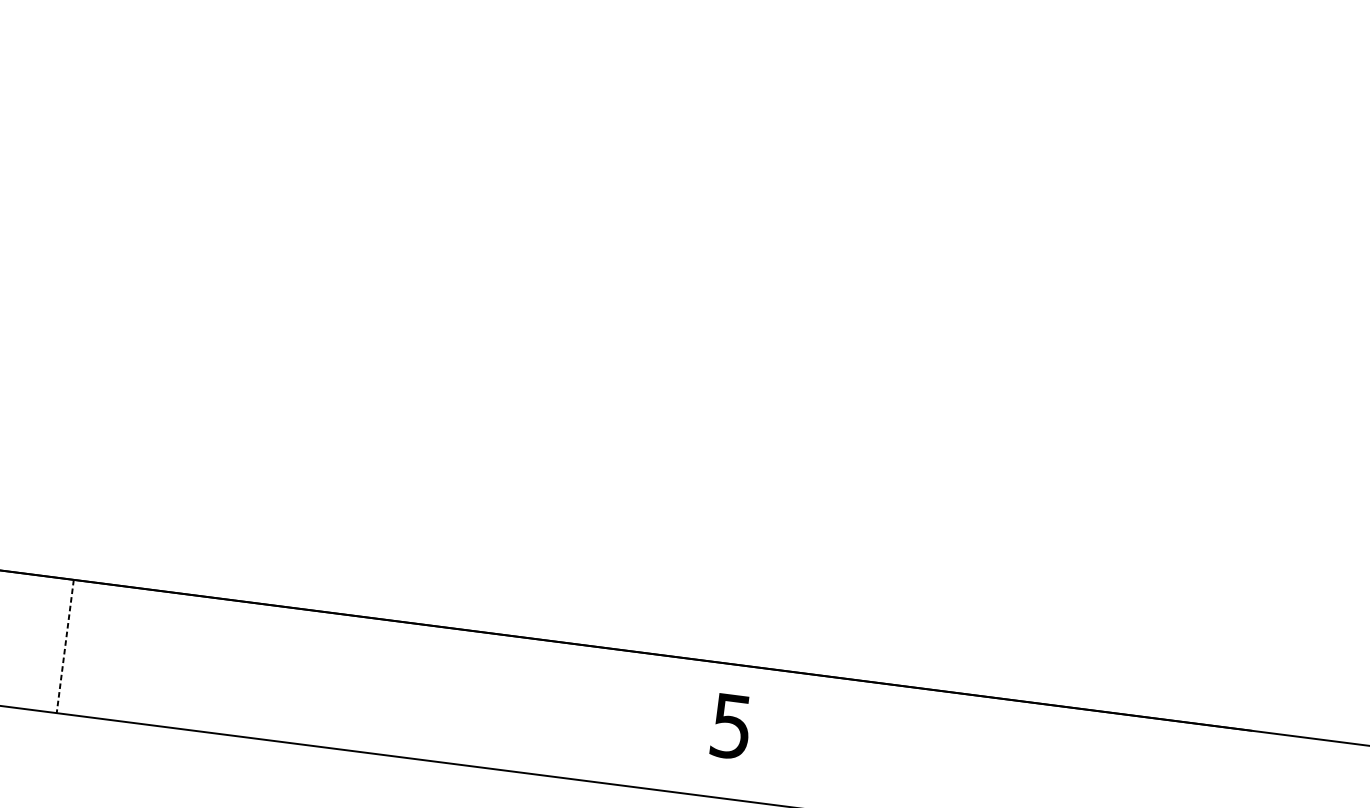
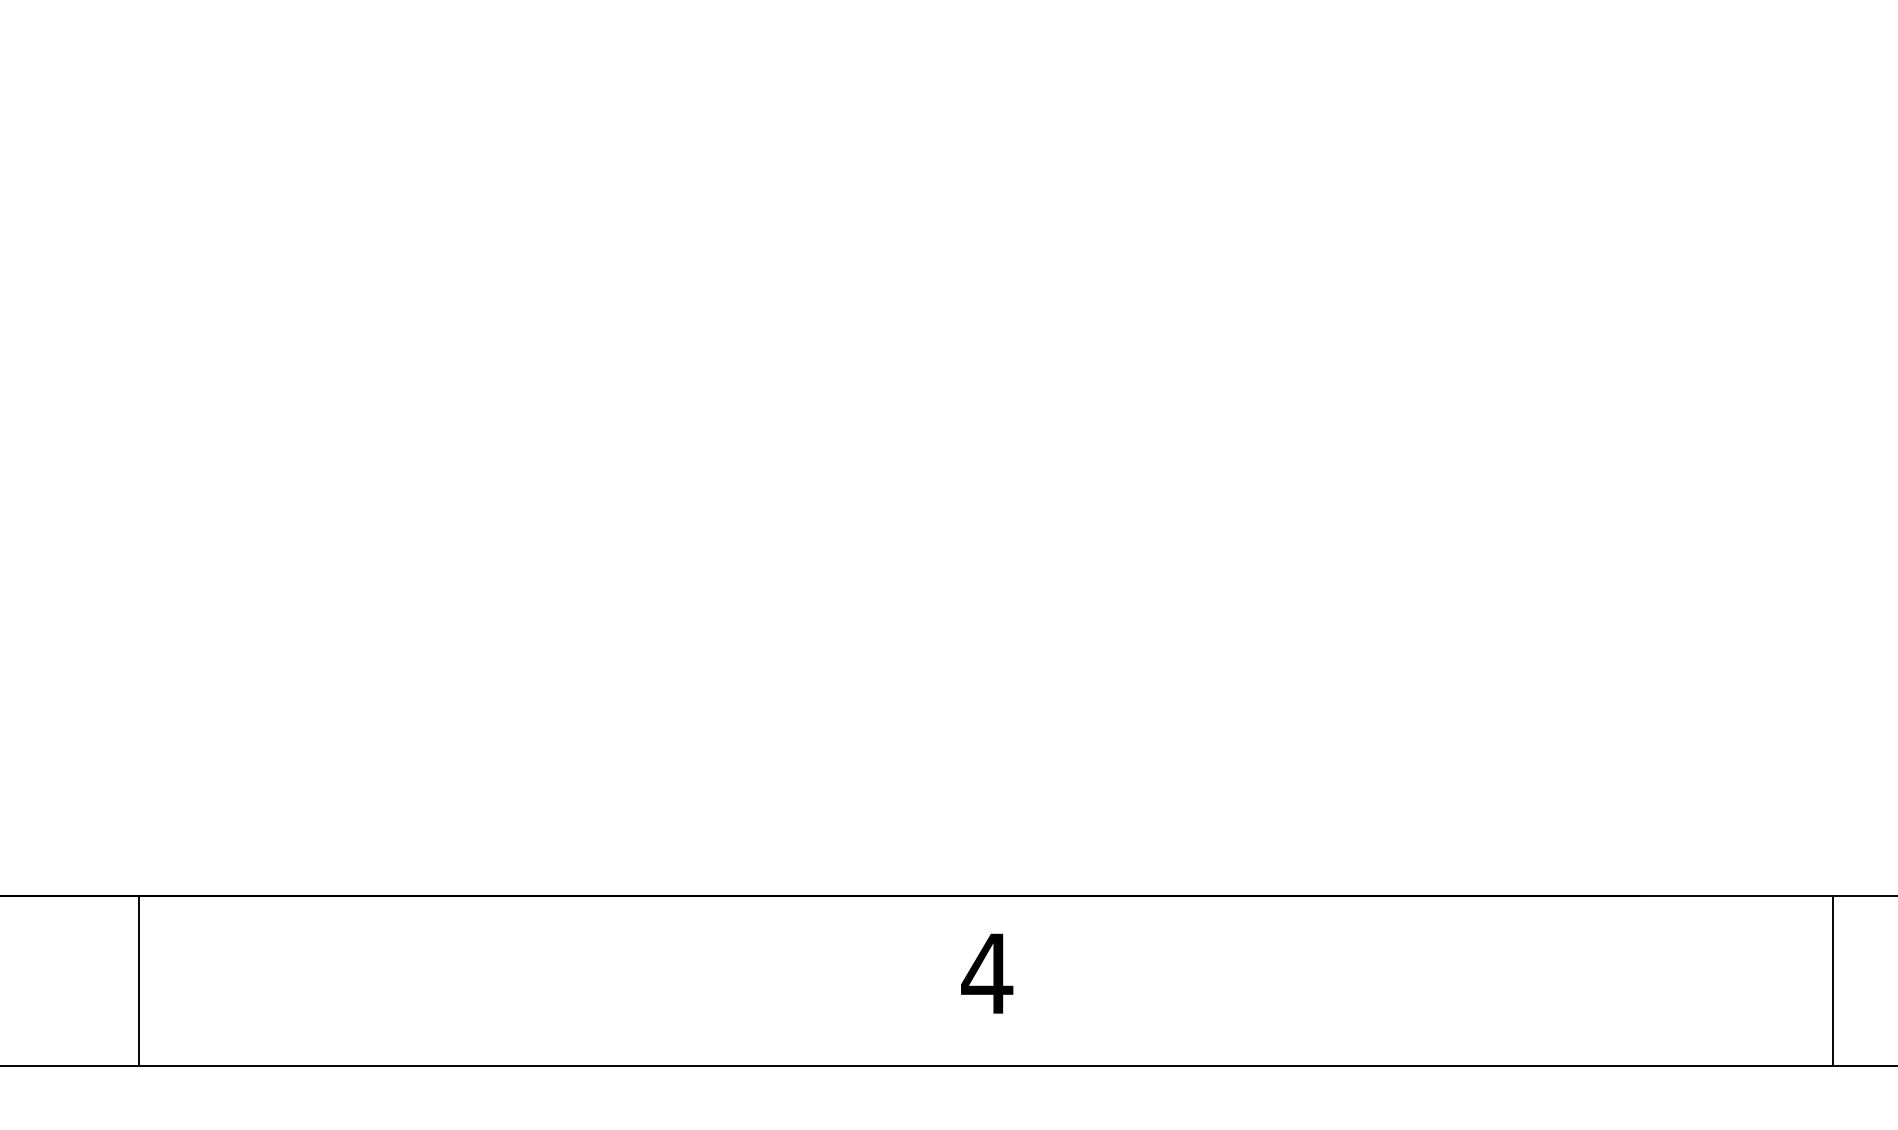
line: (65, 646) -> (139, 980), dashed -> solid
text: (731, 726) -> (987, 974), 5 -> 4

